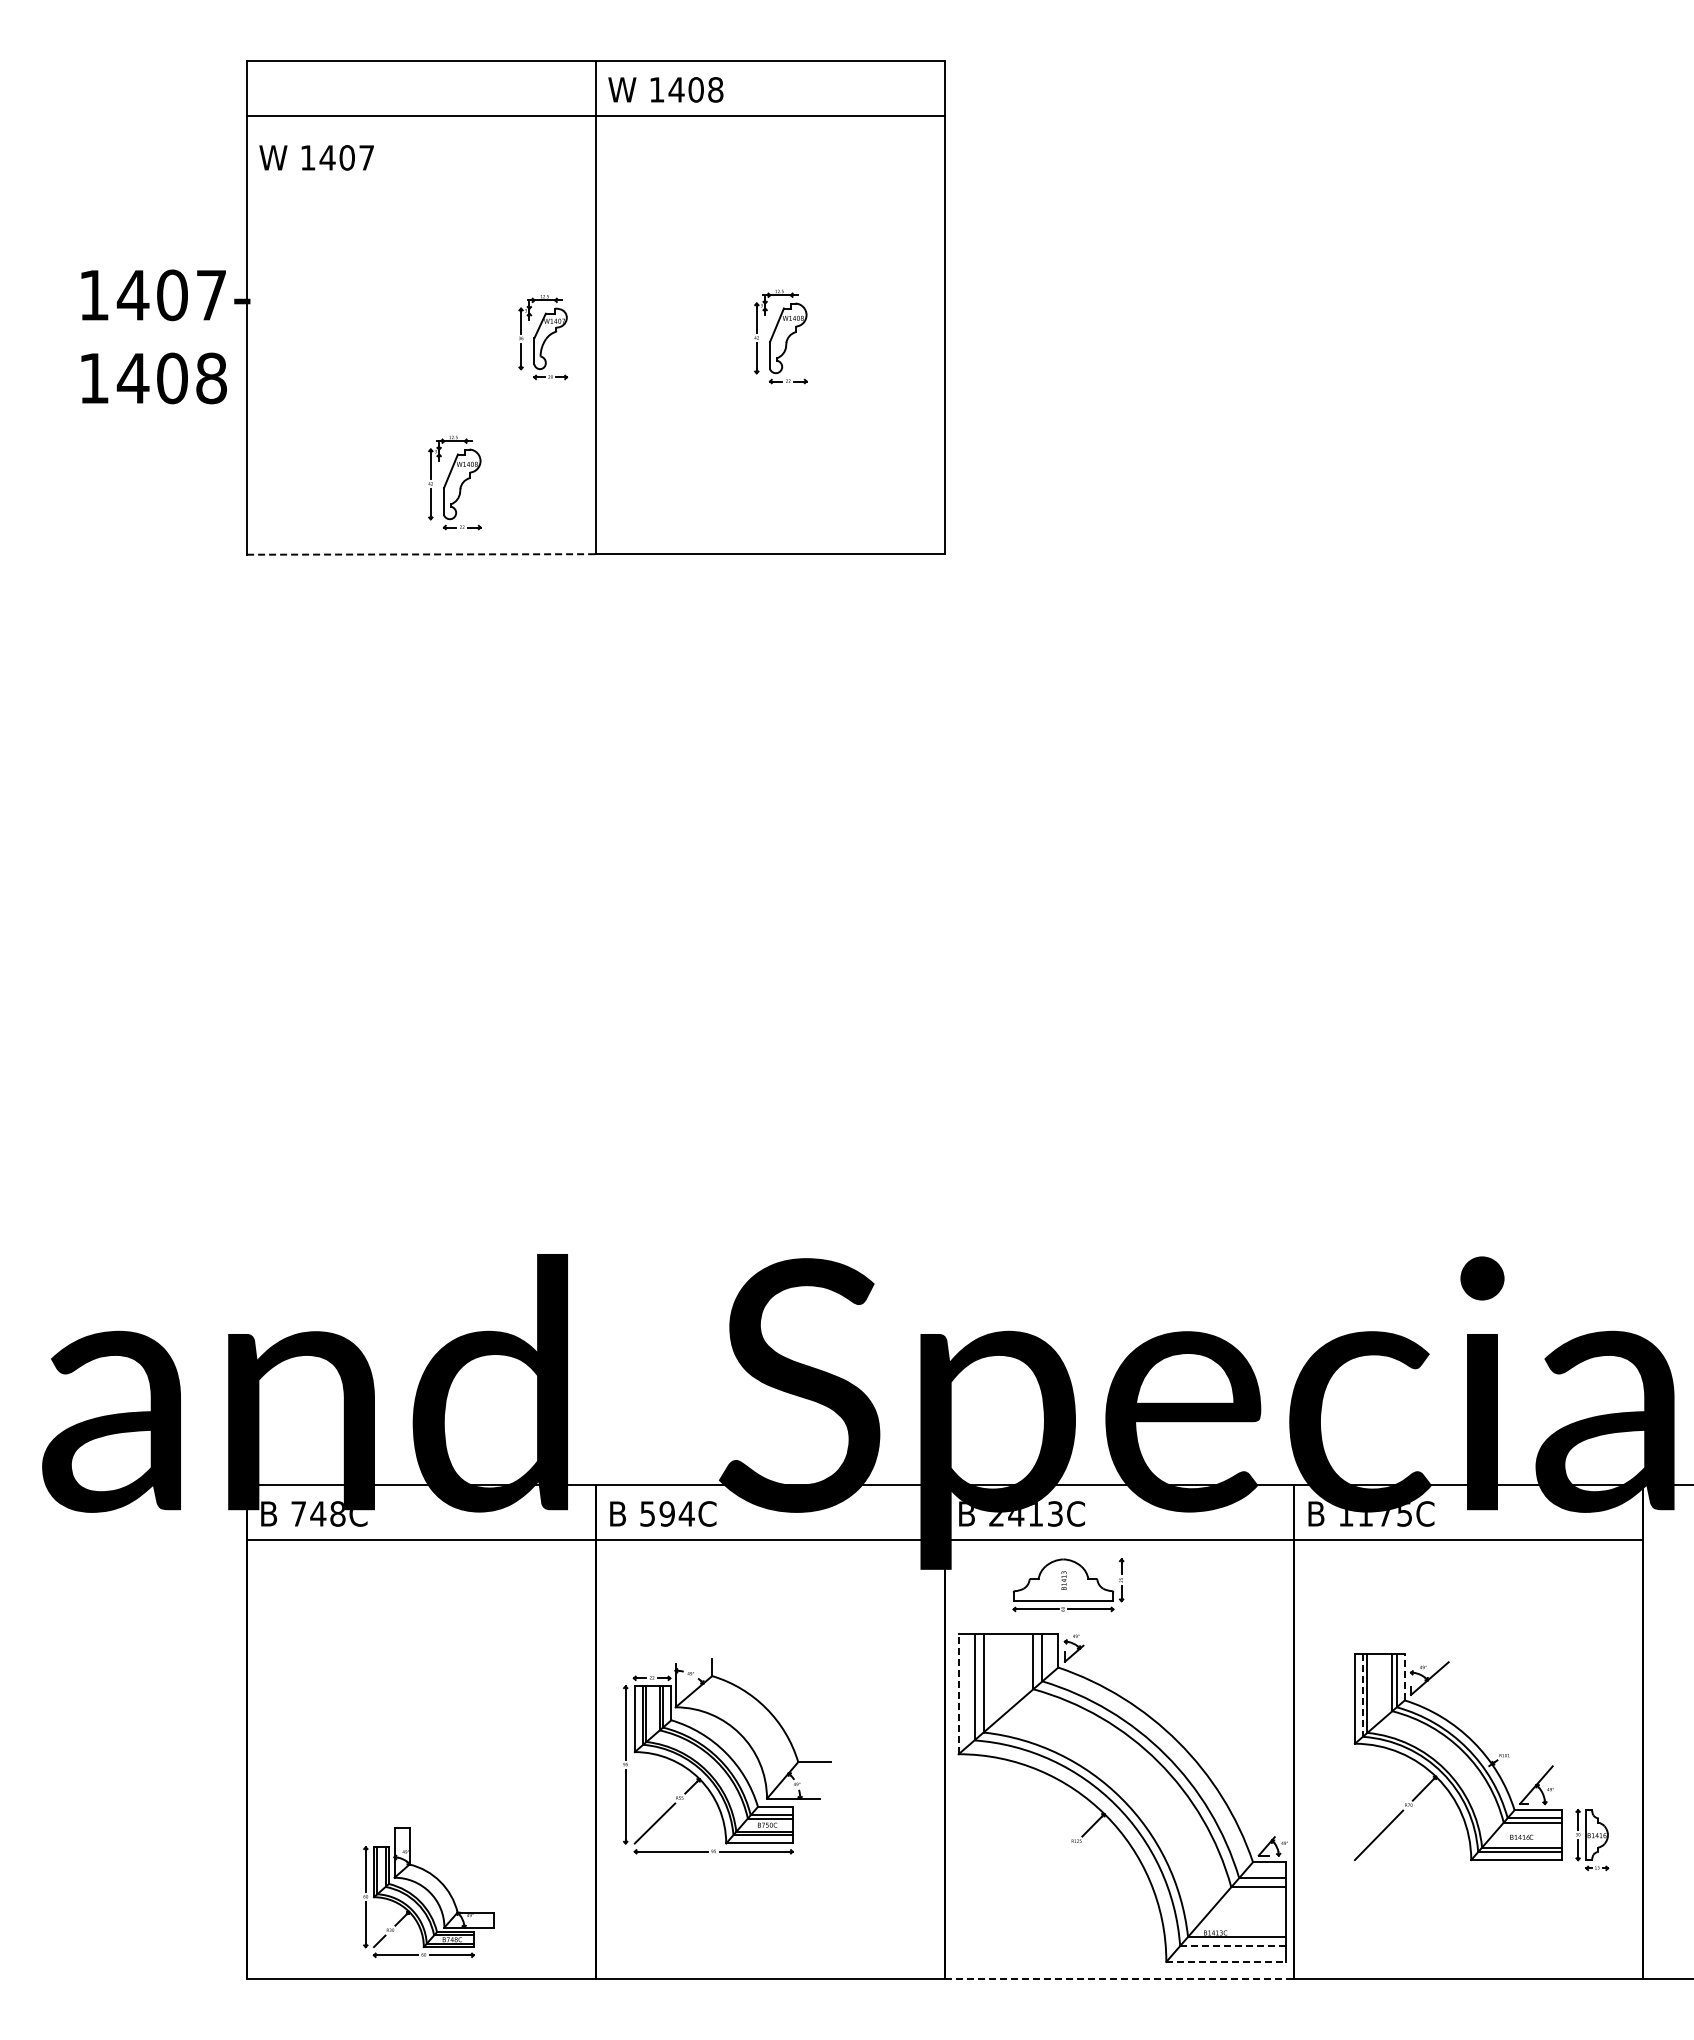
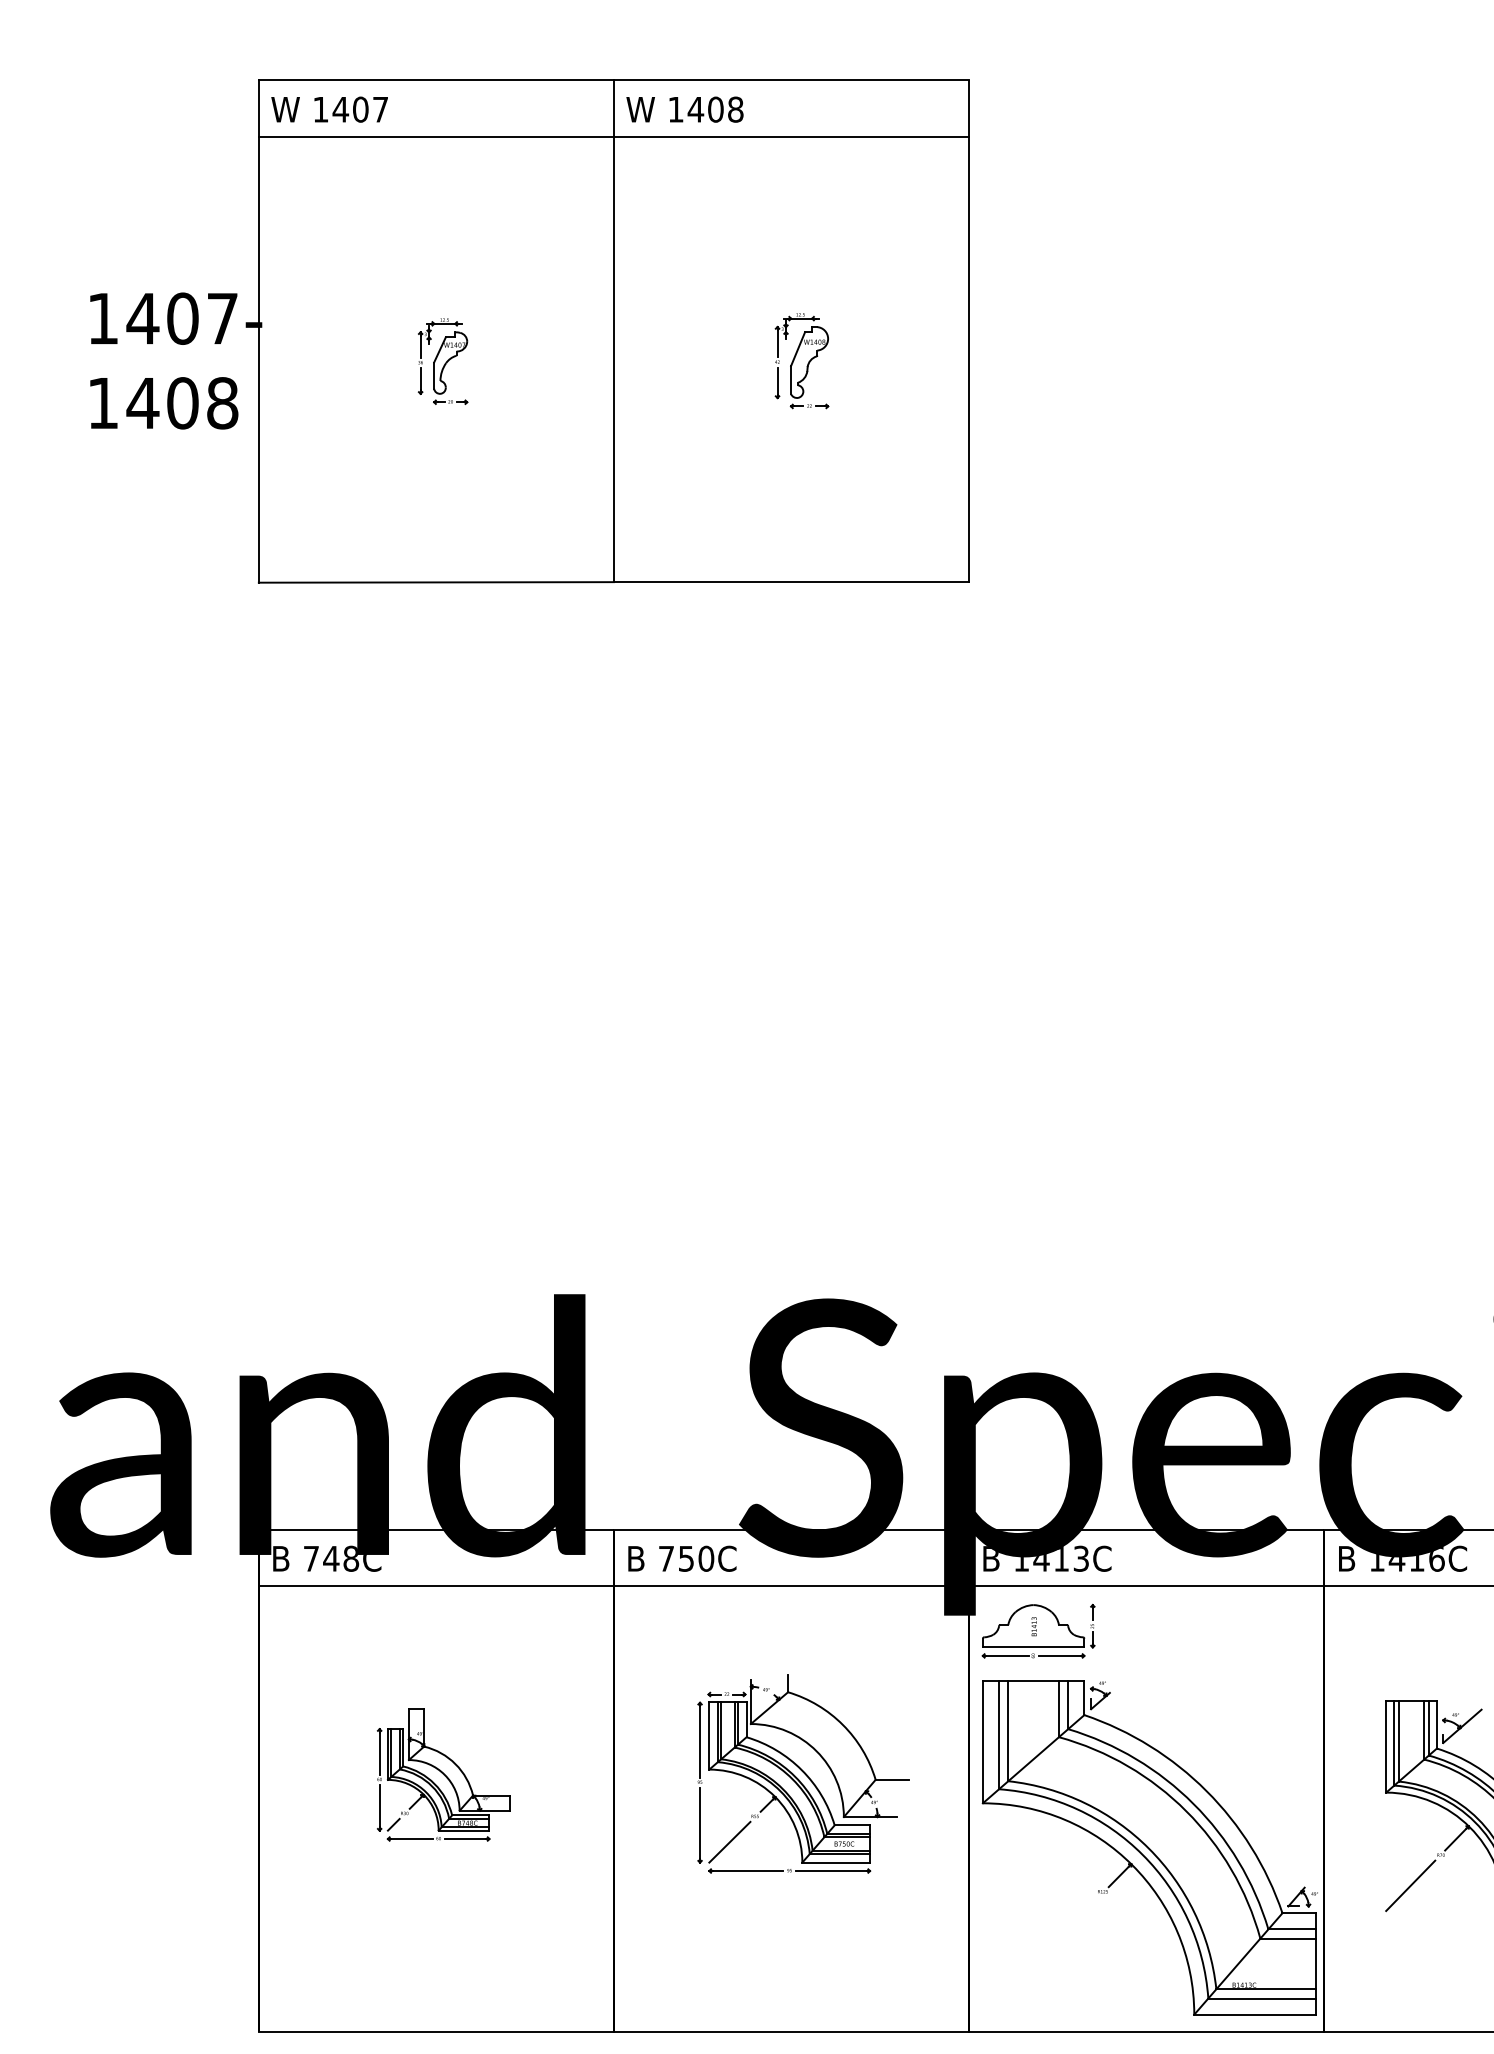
text: (316, 157) -> (329, 109), moved
part: (542, 337) -> (442, 361), moved
part: (454, 482) -> (469, 509), removed
line: (422, 554) -> (437, 582), dashed -> solid
text: (667, 1513) -> (686, 1558), 594C -> 750C
text: (1384, 1514) -> (1416, 1559), 1175C -> 1416C
text: (996, 1519) -> (1021, 1564), 2413C -> 1413C
part: (1068, 1585) -> (1038, 1631), moved
line: (1404, 1676) -> (1436, 1724), dashed -> solid
line: (958, 1694) -> (982, 1742), dashed -> solid
line: (1362, 1695) -> (1393, 1743), dashed -> solid
part: (727, 1756) -> (803, 1774), moved
part: (428, 1892) -> (443, 1775), moved
line: (1232, 1946) -> (1261, 1998), dashed -> solid
line: (1226, 1961) -> (1255, 2014), dashed -> solid
line: (1119, 1978) -> (1146, 2031), dashed -> solid

